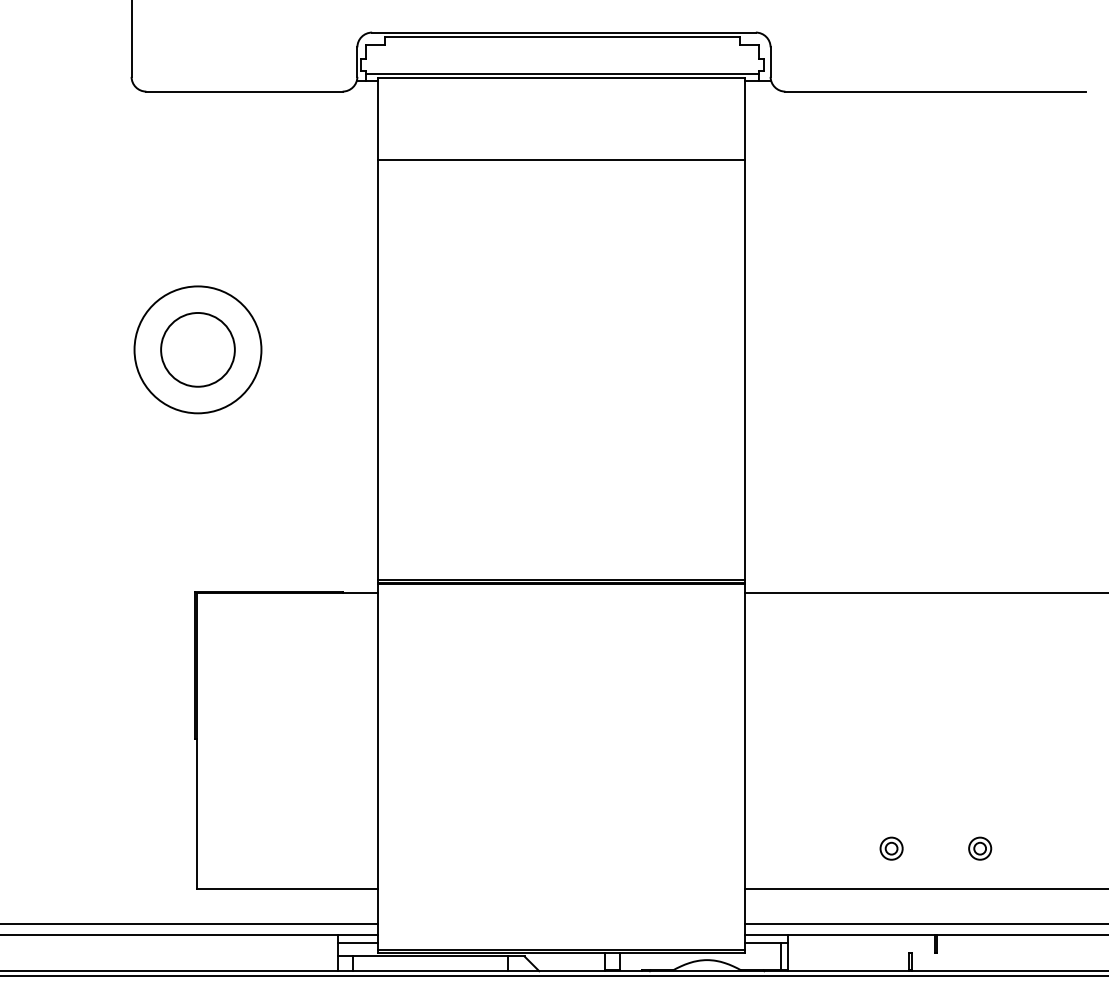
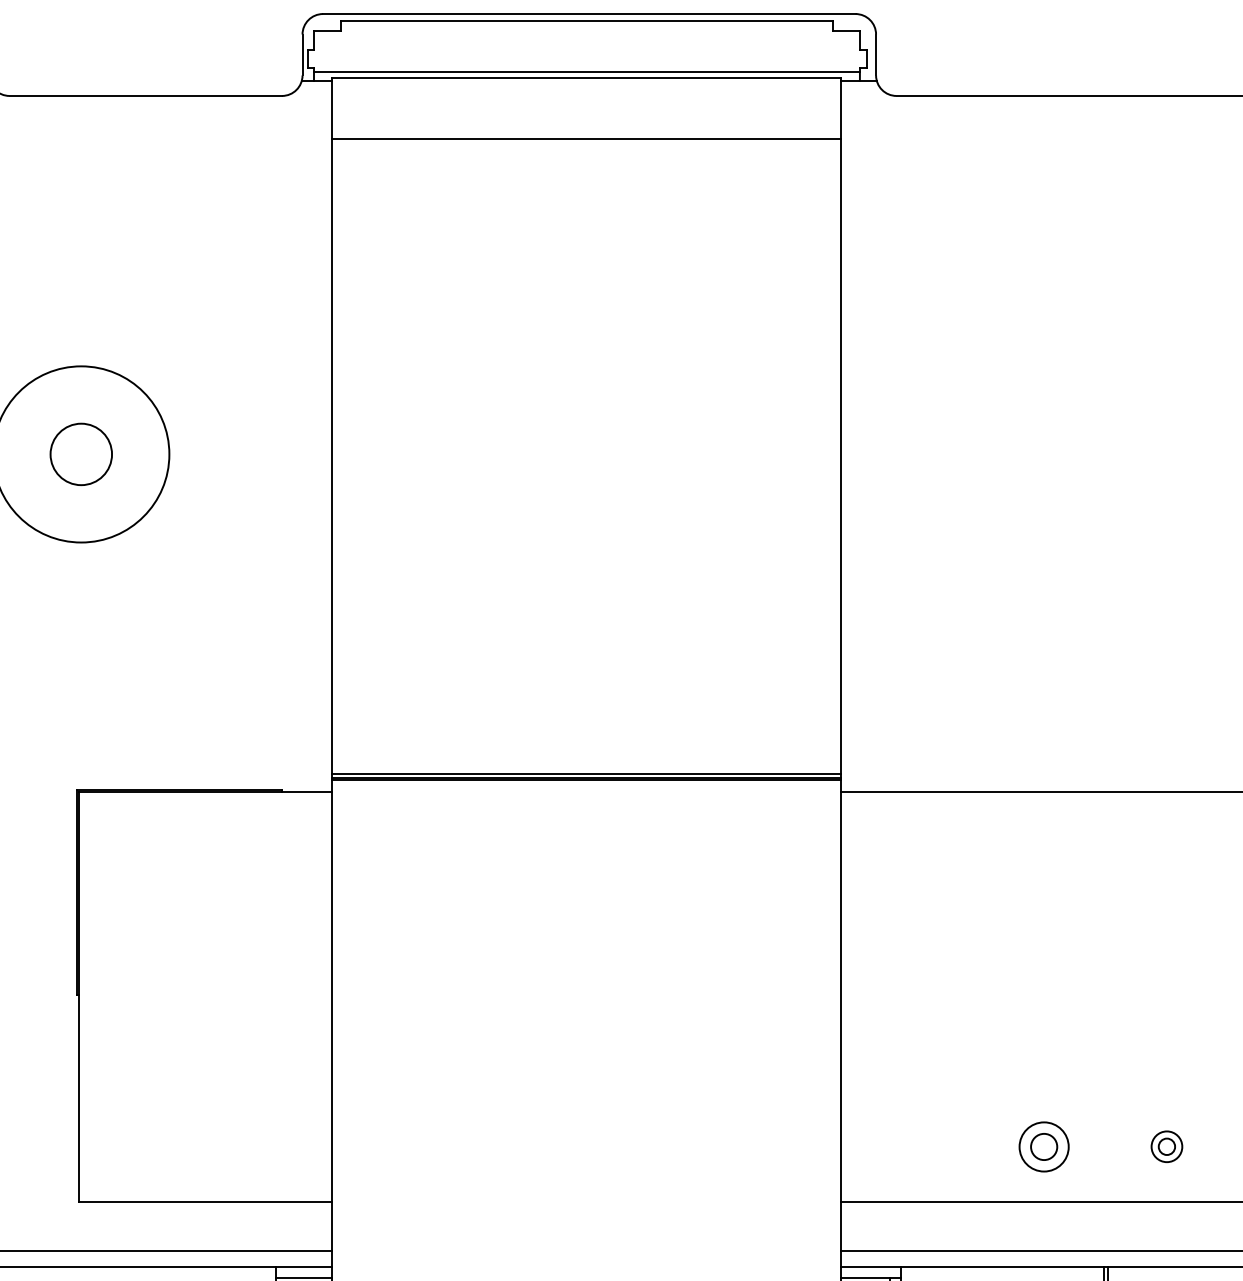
line: (561, 159) -> (585, 138), moved
circle: (197, 349) -> (80, 453), size x0.6
part: (891, 848) -> (1043, 1146), size x1.6

